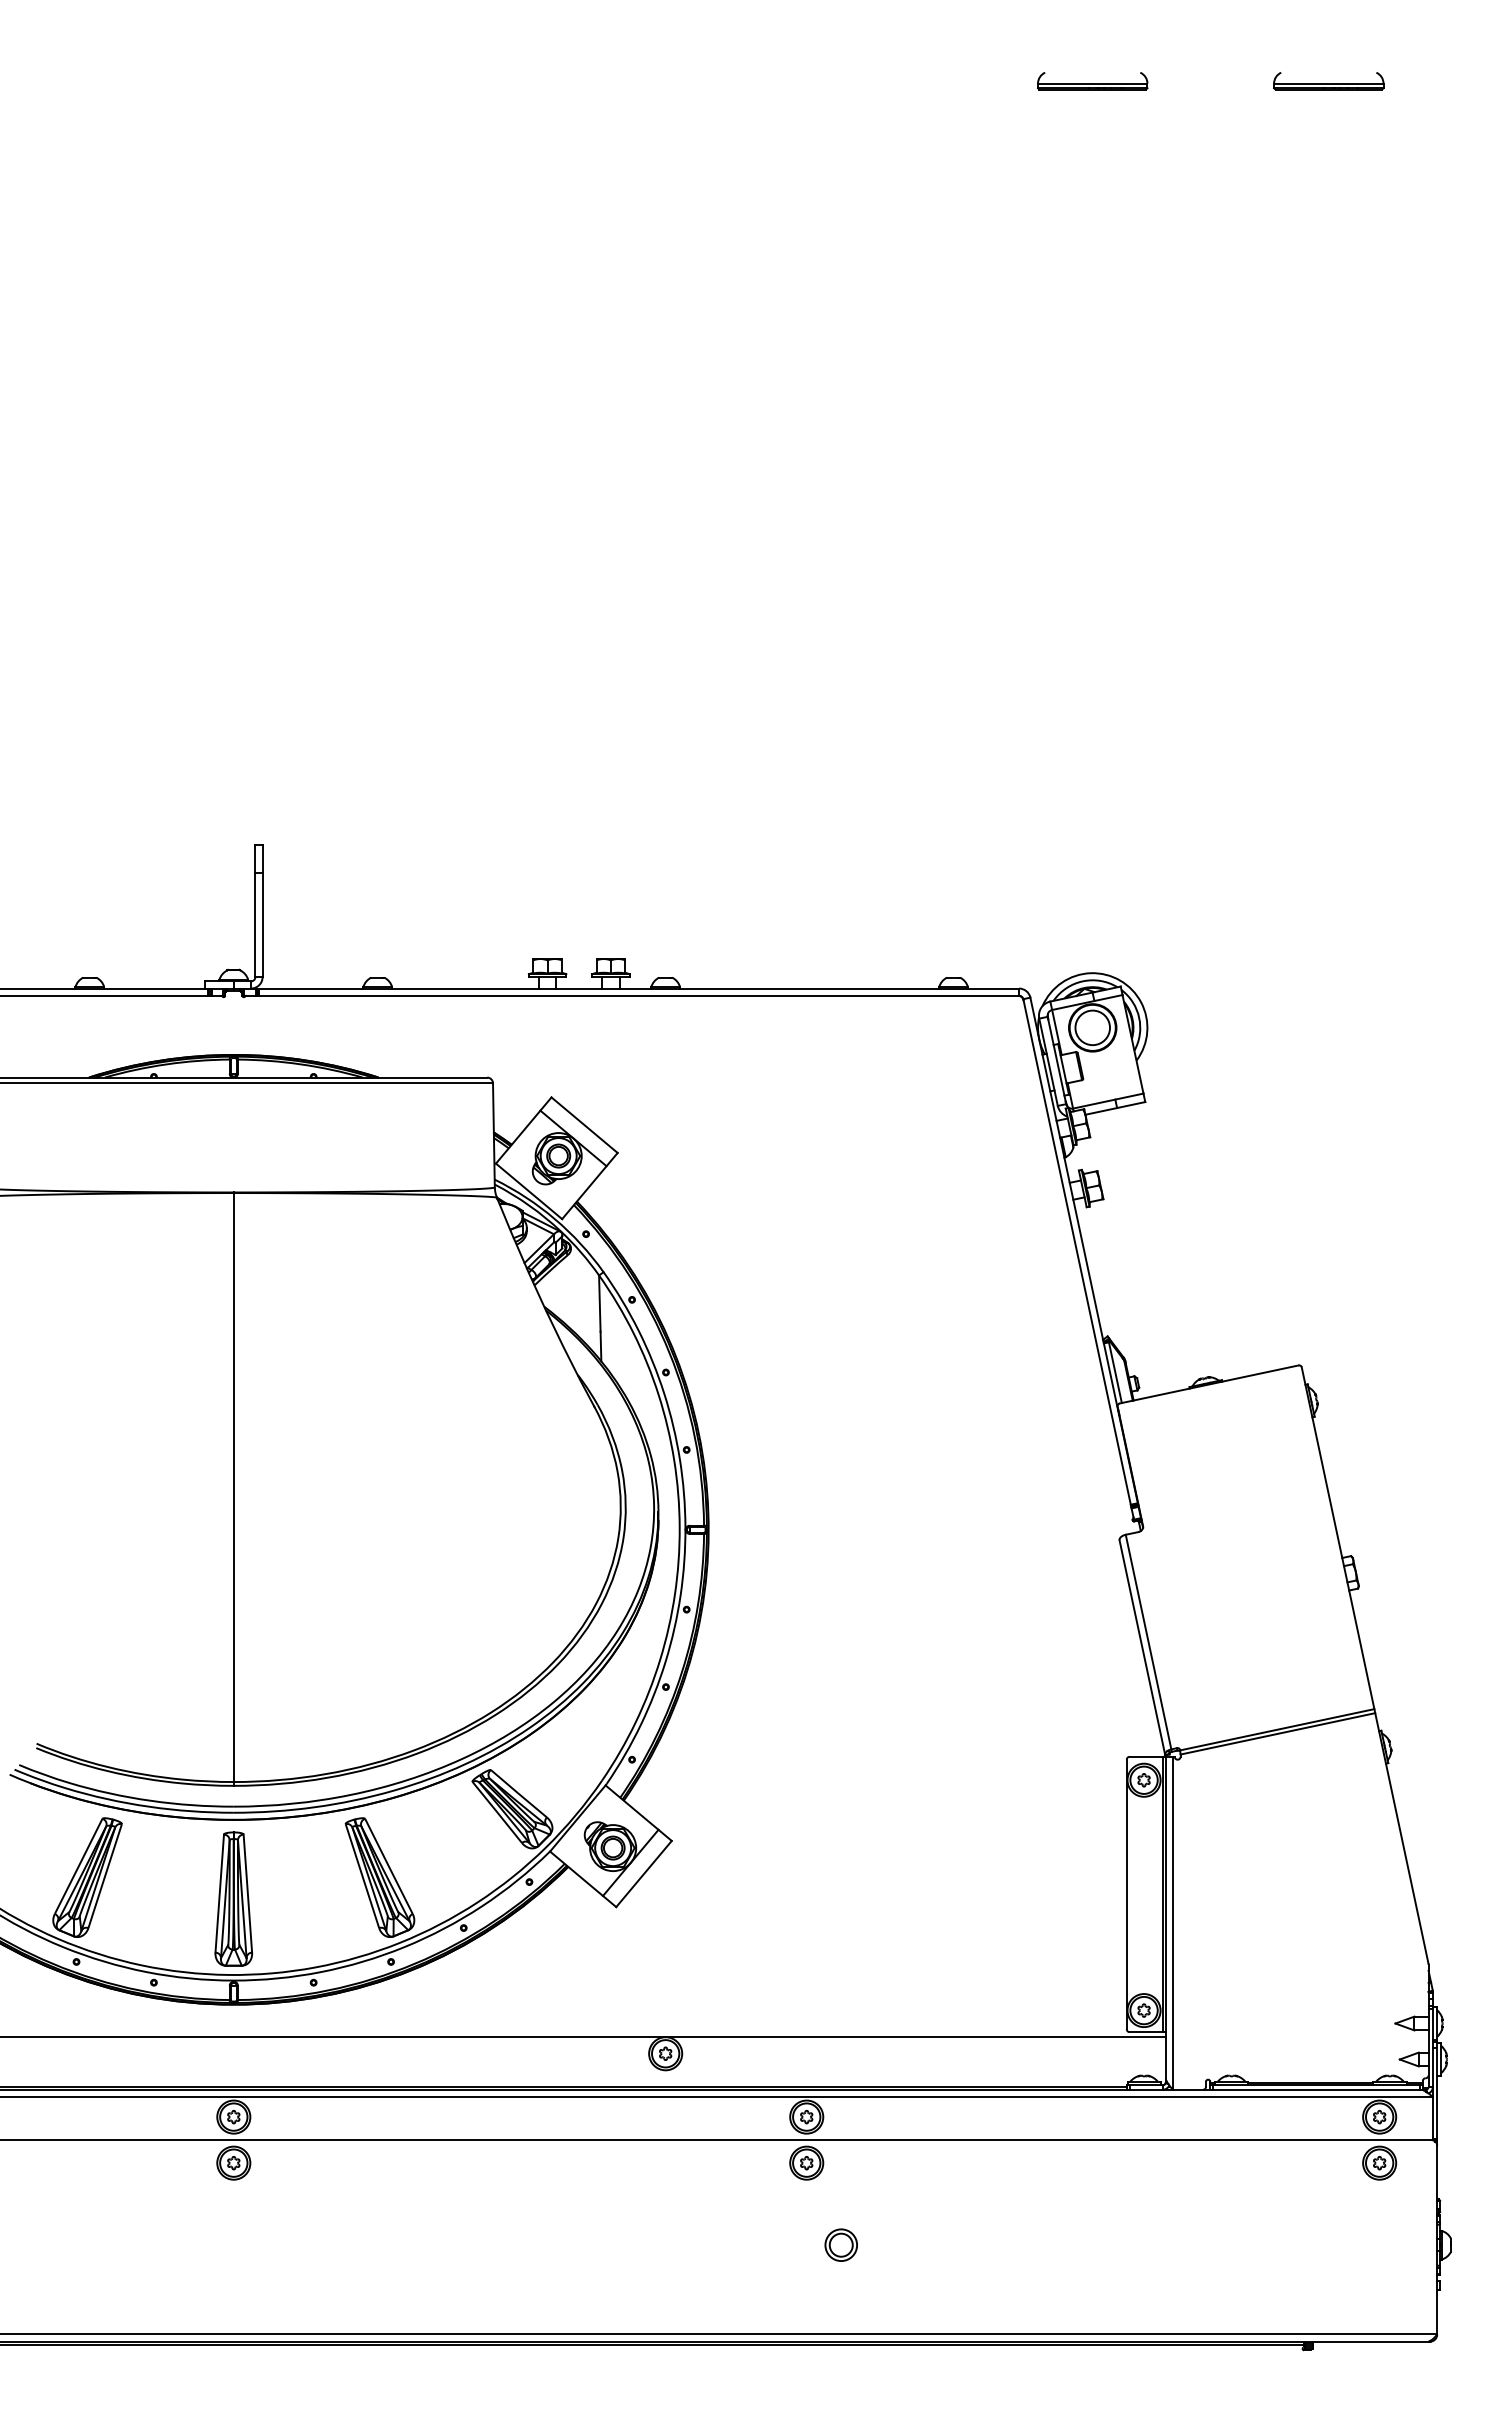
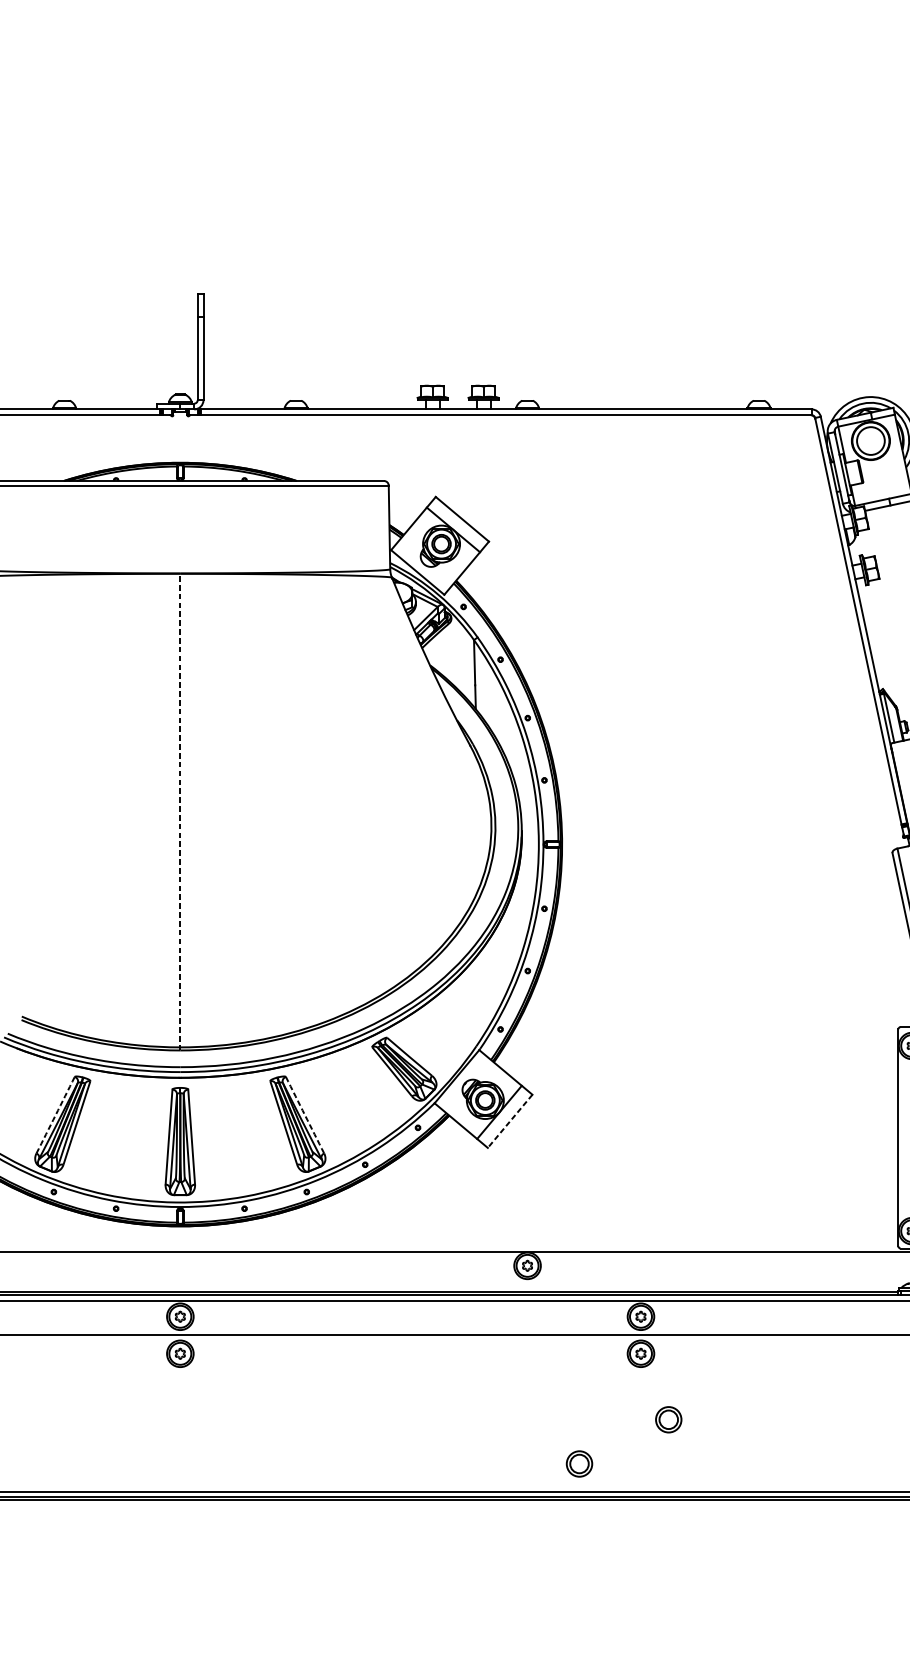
line: (233, 1489) -> (180, 812), solid -> dashed
arc: (78, 1866) -> (55, 1115), solid -> dashed
arc: (388, 1866) -> (304, 1115), solid -> dashed
line: (643, 1874) -> (509, 1121), solid -> dashed
part: (729, 2299) -> (578, 1463), added

